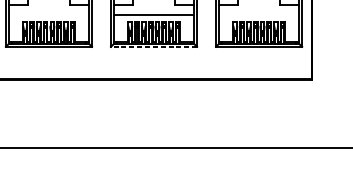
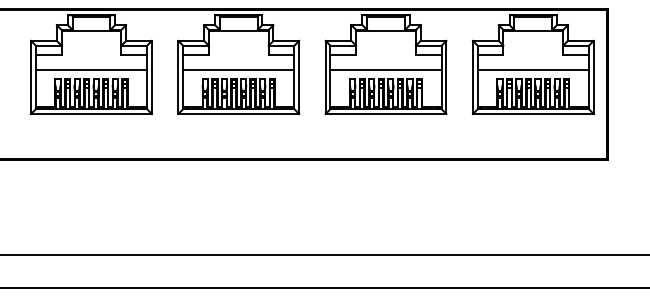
line: (48, 15) -> (238, 69), added
line: (259, 15) -> (533, 69), added
line: (153, 46) -> (385, 113), dashed -> solid

